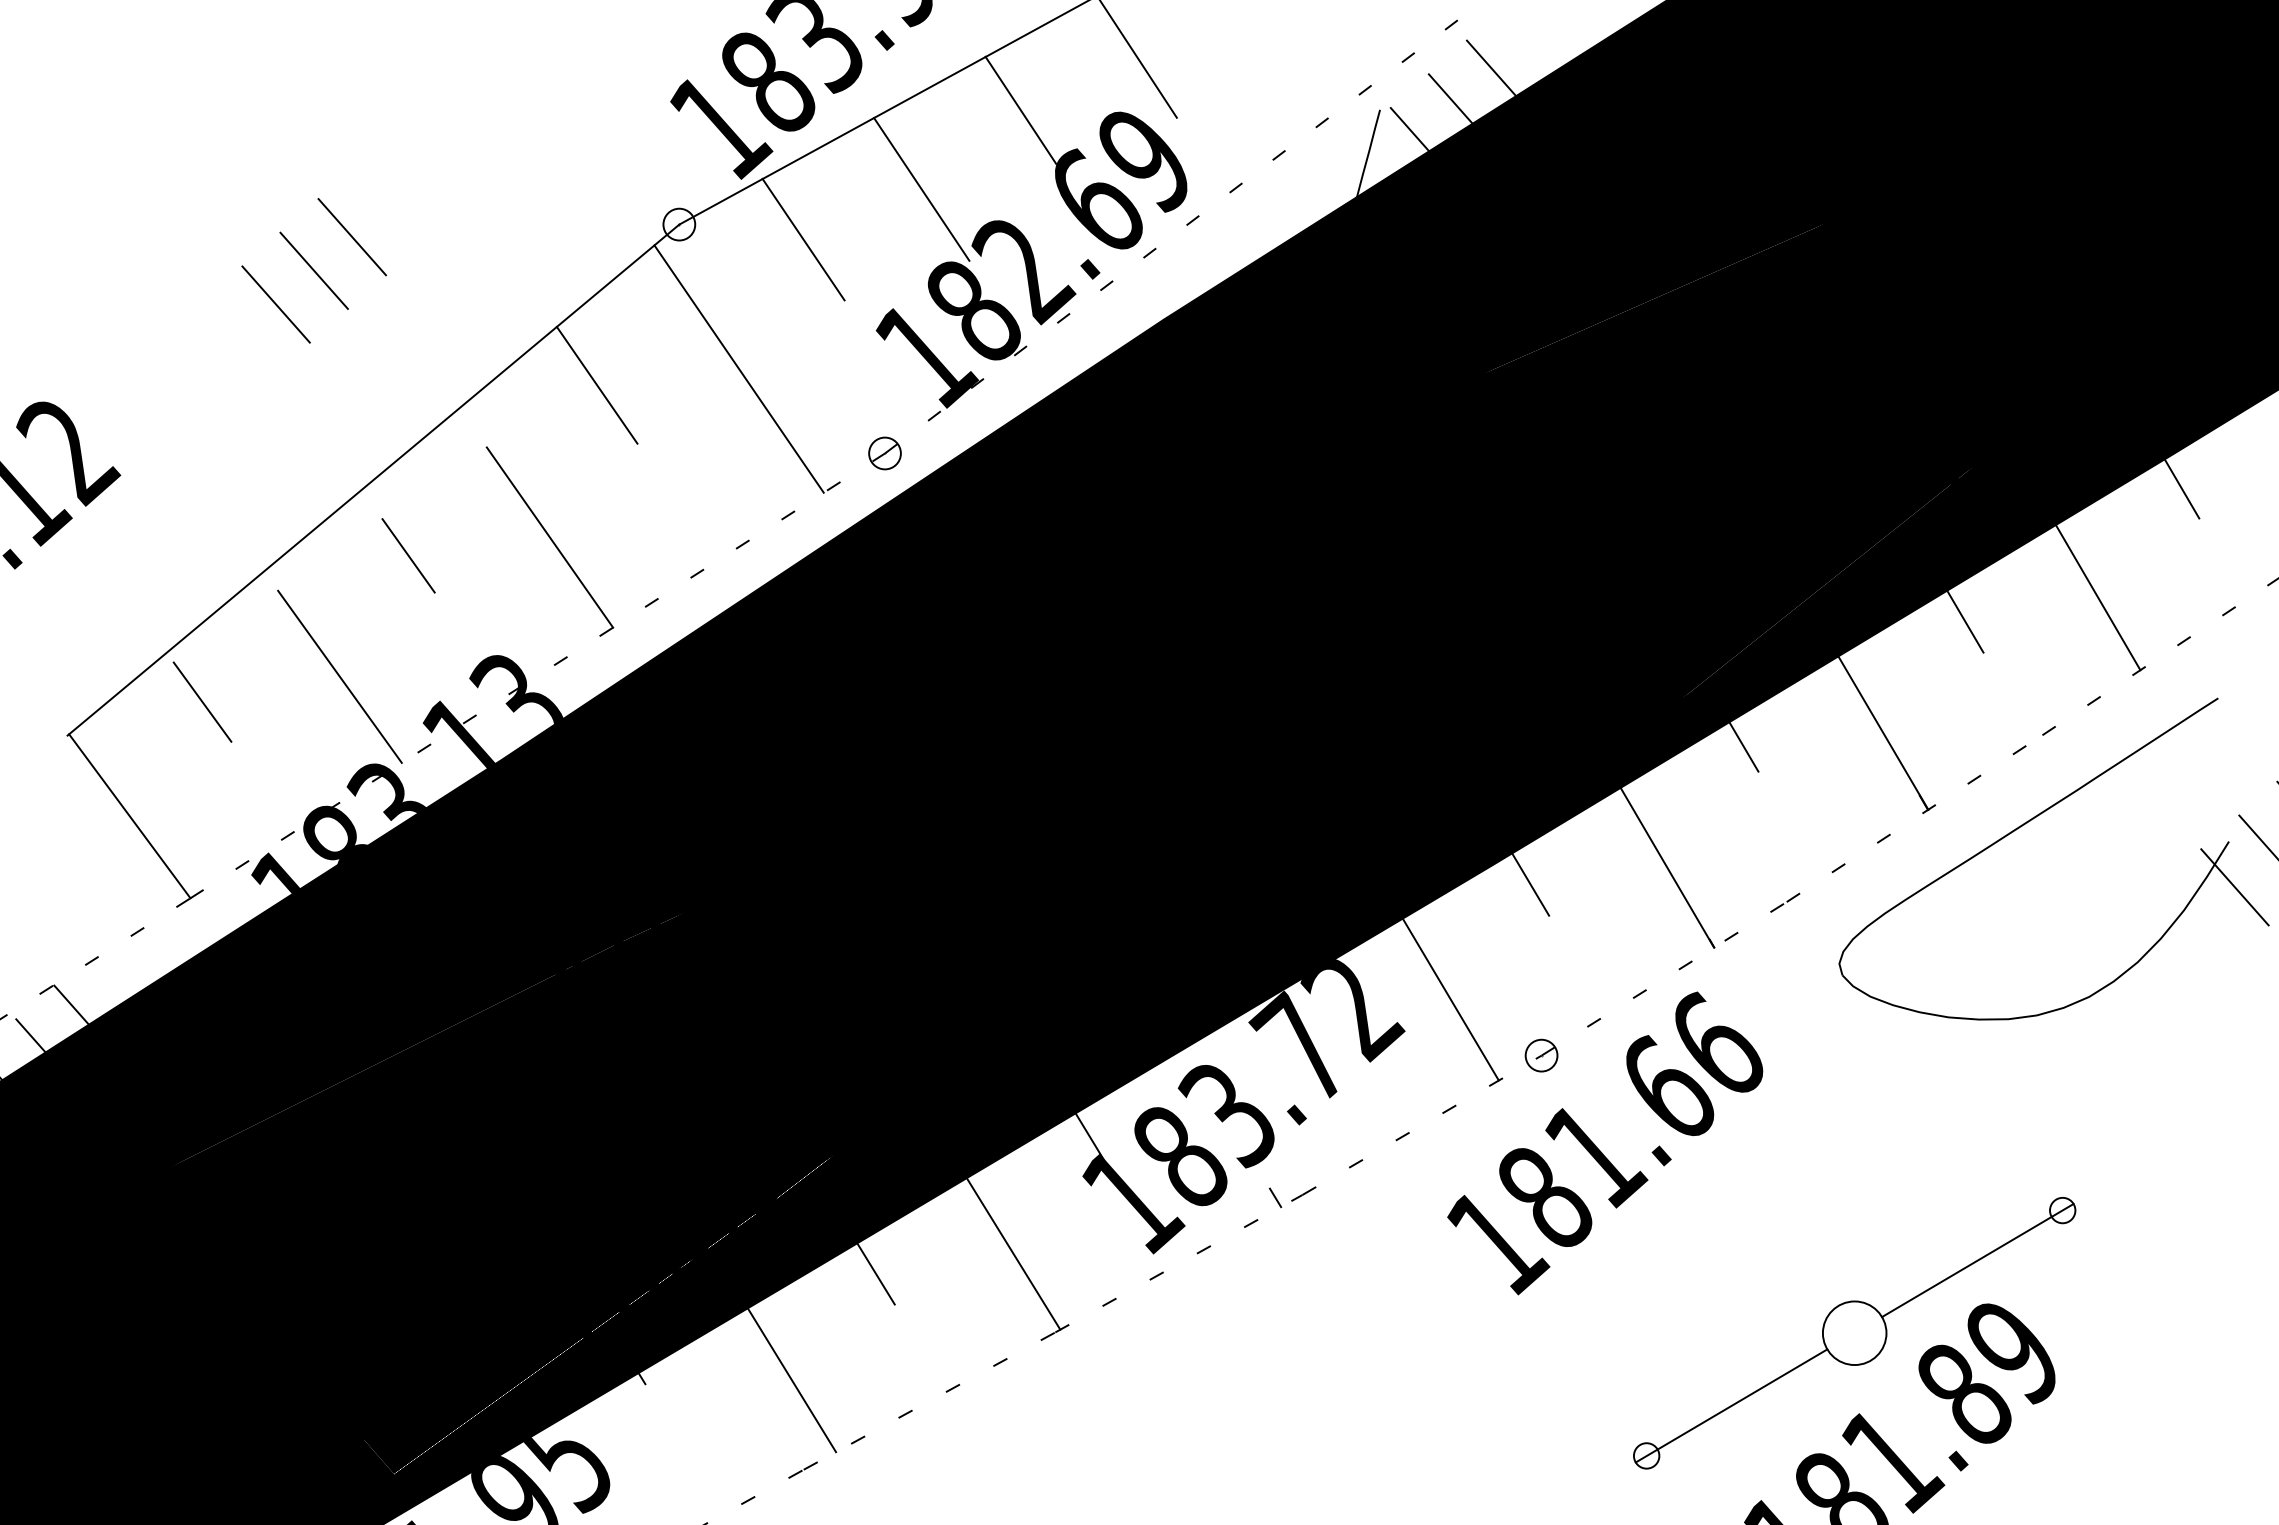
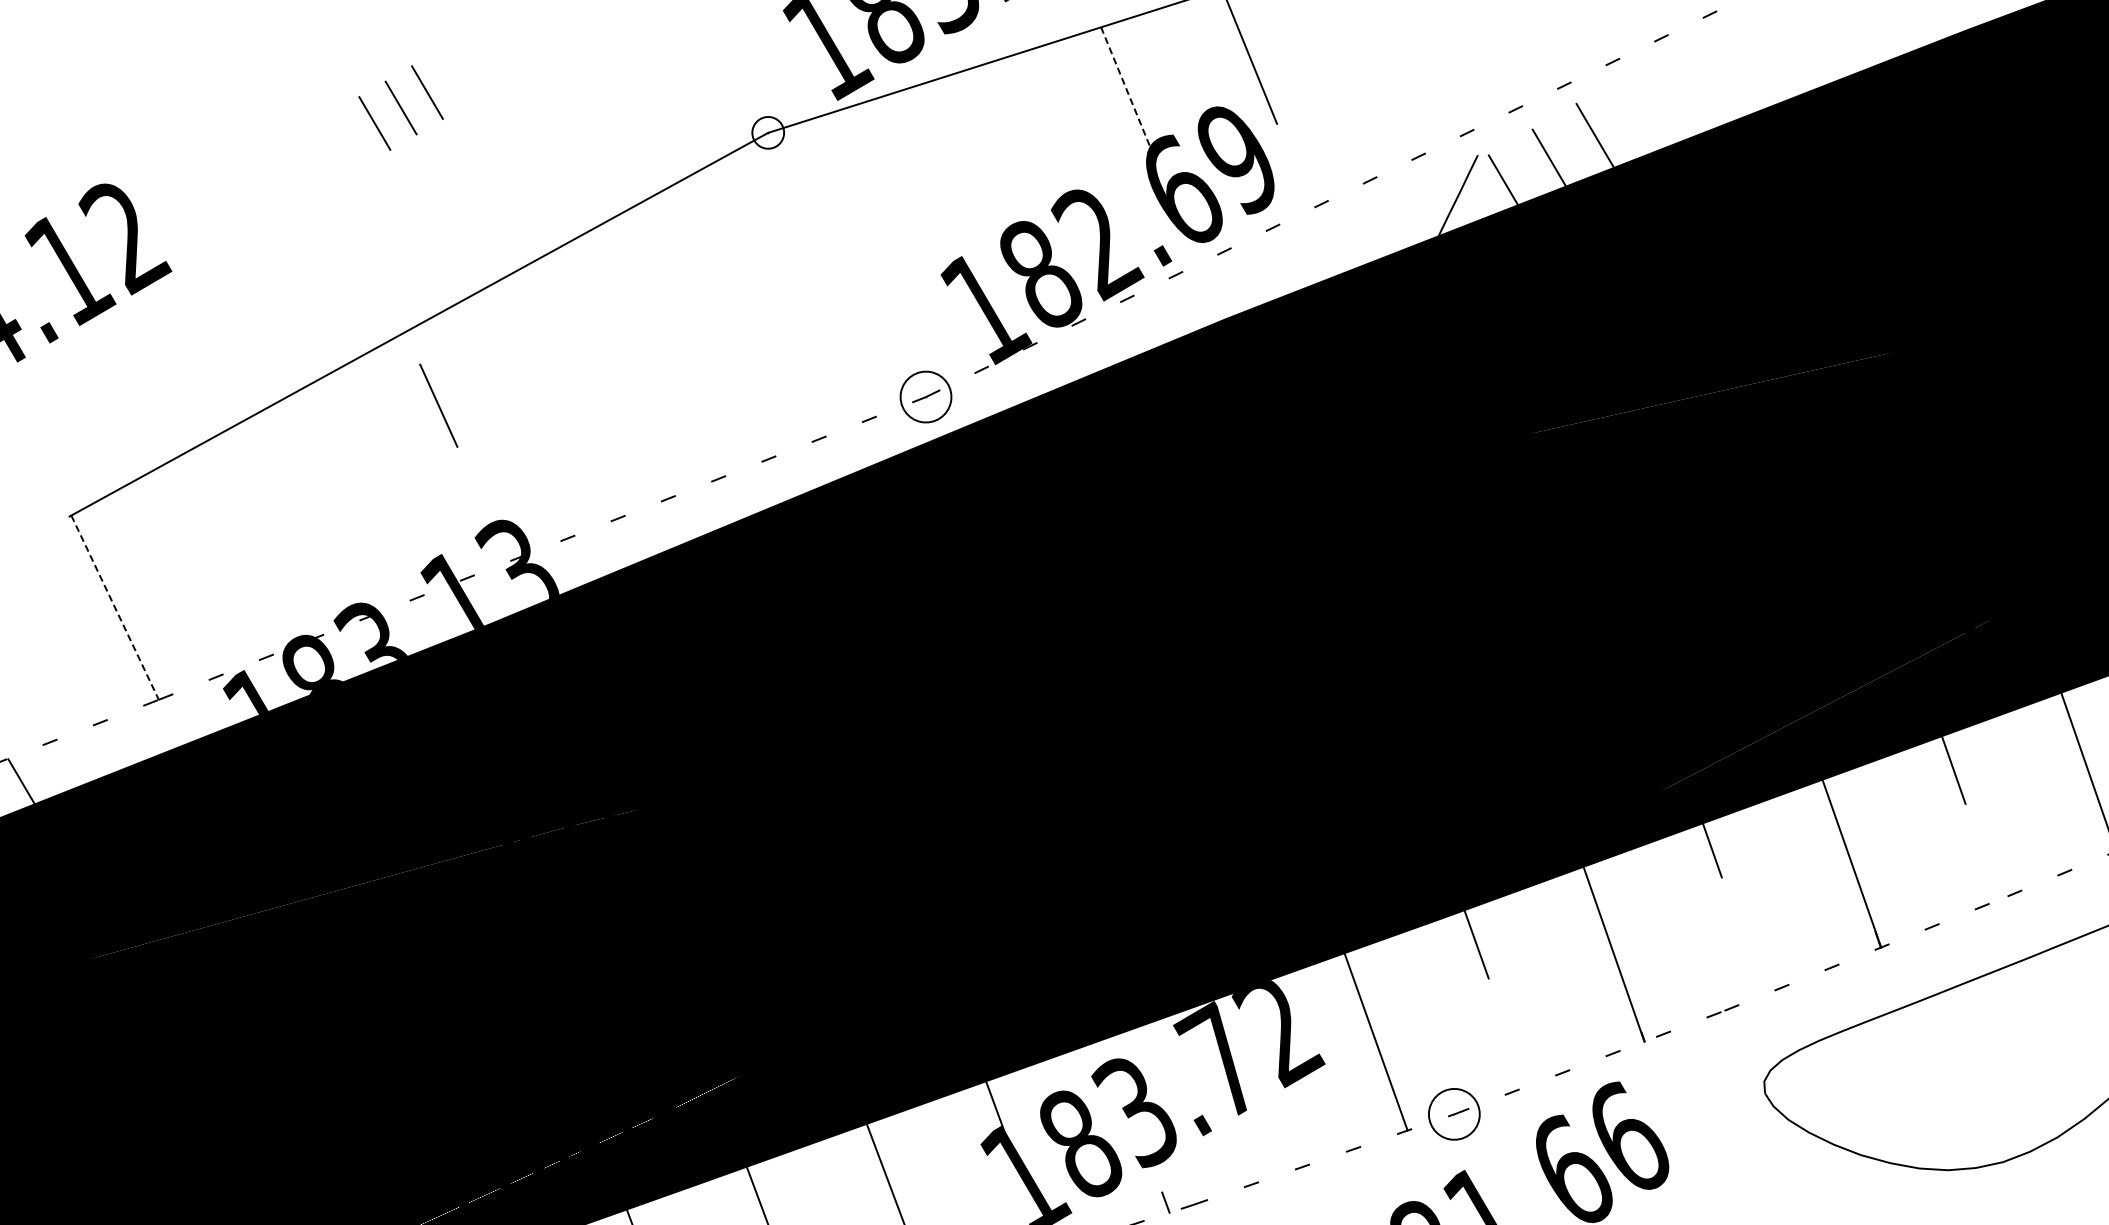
line: (1021, 110) -> (1125, 86), solid -> dashed
line: (921, 189) -> (1012, 145), removed
line: (803, 239) -> (887, 171), removed
part: (314, 270) -> (401, 107), size x0.6
line: (738, 368) -> (798, 285), removed
line: (596, 385) -> (655, 274), removed
circle: (884, 453) -> (925, 396), size x1.6
line: (549, 537) -> (580, 414), removed
line: (339, 676) -> (347, 510), removed
line: (202, 701) -> (208, 509), removed
line: (130, 816) -> (115, 608), solid -> dashed
circle: (1541, 1055) -> (1454, 1114), size x1.6

